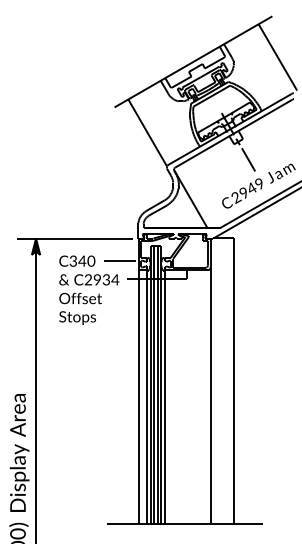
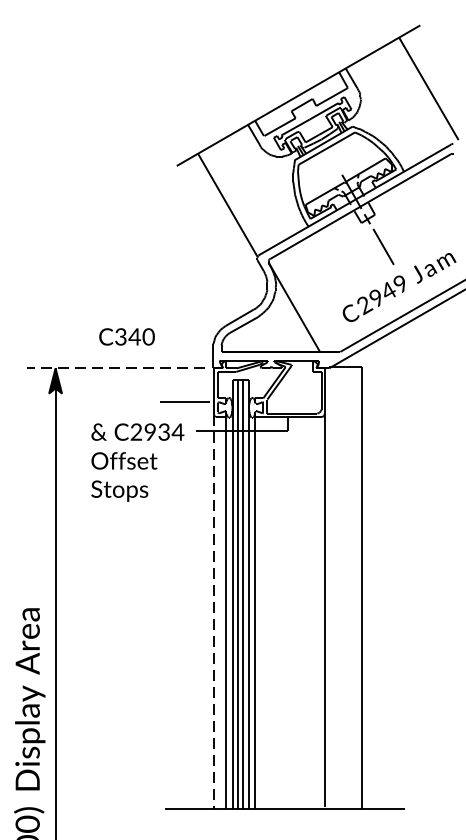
line: (75, 238) -> (116, 368), solid -> dashed
text: (77, 260) -> (127, 335), moved
line: (138, 396) -> (213, 612), solid -> dashed

